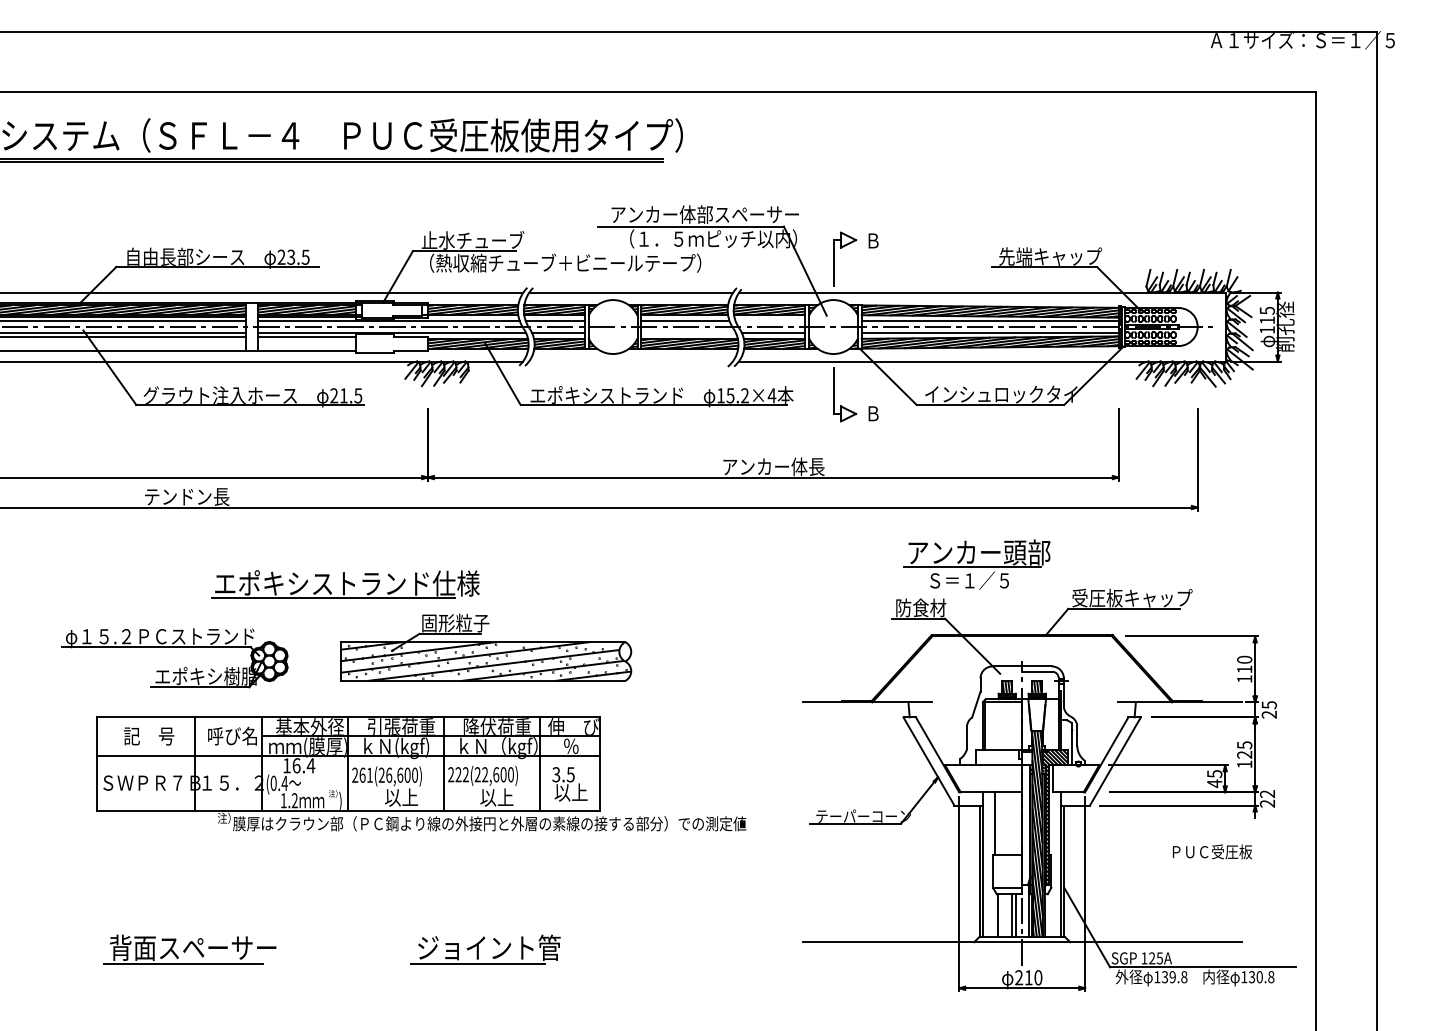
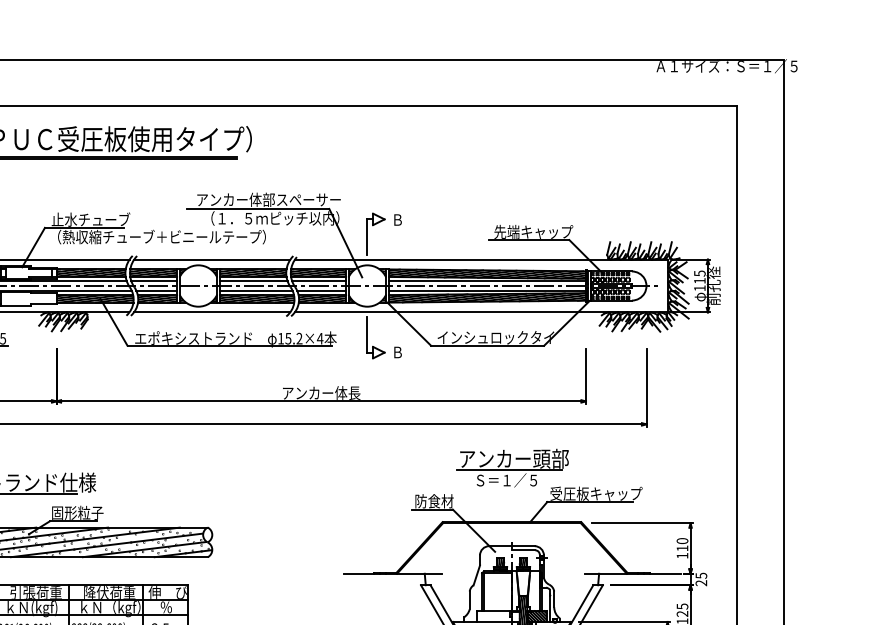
line: (770, 320) -> (319, 281), added
line: (688, 333) -> (256, 290), added
line: (630, 361) -> (211, 312), added
part: (976, 564) -> (512, 468), moved

